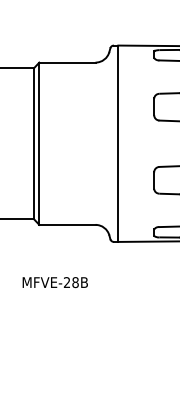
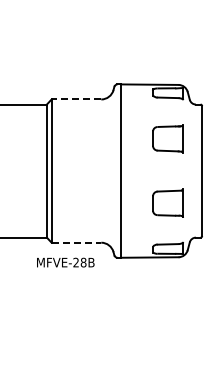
line: (67, 62) -> (76, 99), solid -> dashed
line: (67, 224) -> (76, 242), solid -> dashed
text: (55, 282) -> (65, 262), moved

